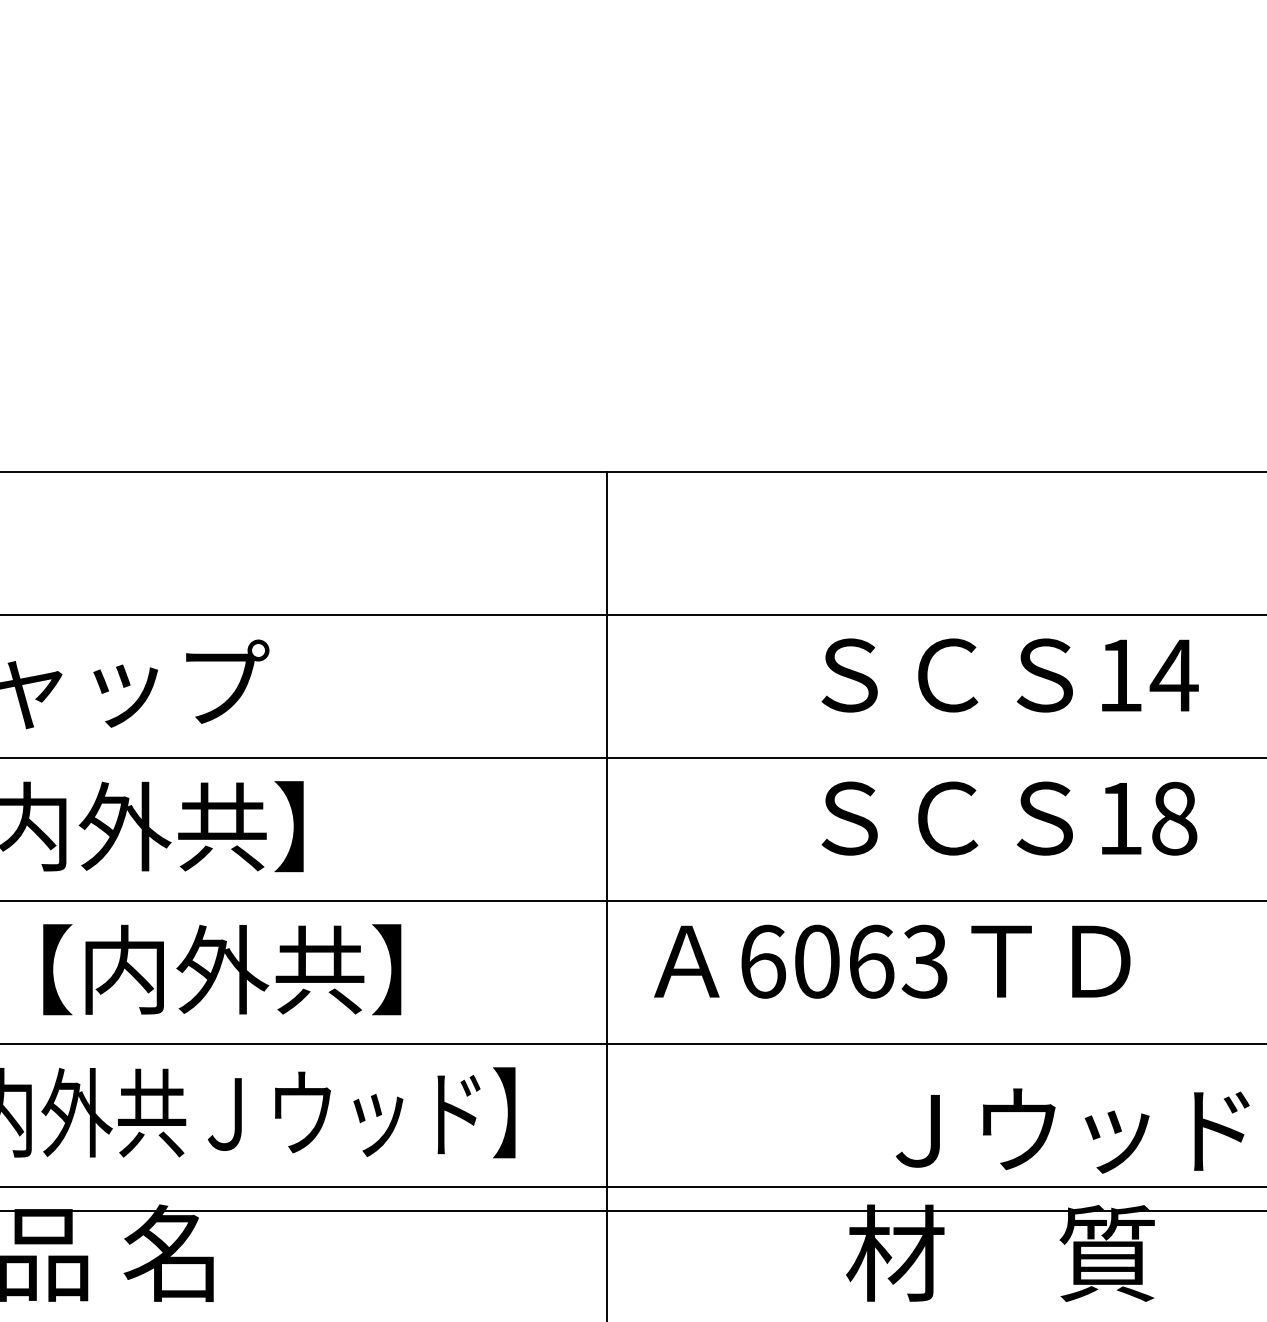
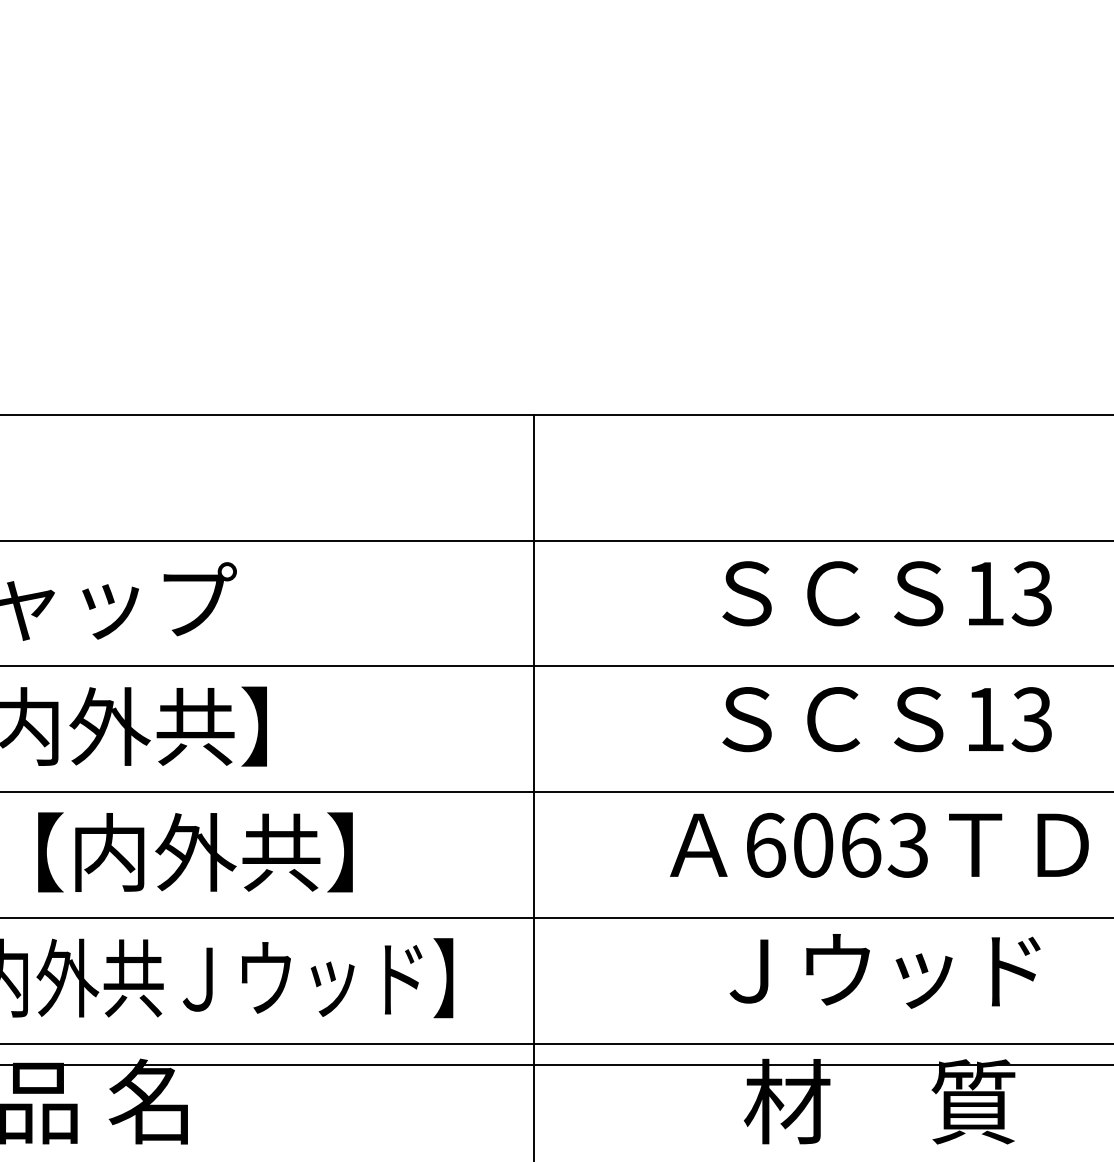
text: (1173, 675) -> (1031, 593), 14 -> 13
text: (1173, 818) -> (1031, 719), 18 -> 13
text: (892, 961) -> (879, 845), moved
text: (1072, 1130) -> (884, 970), moved

